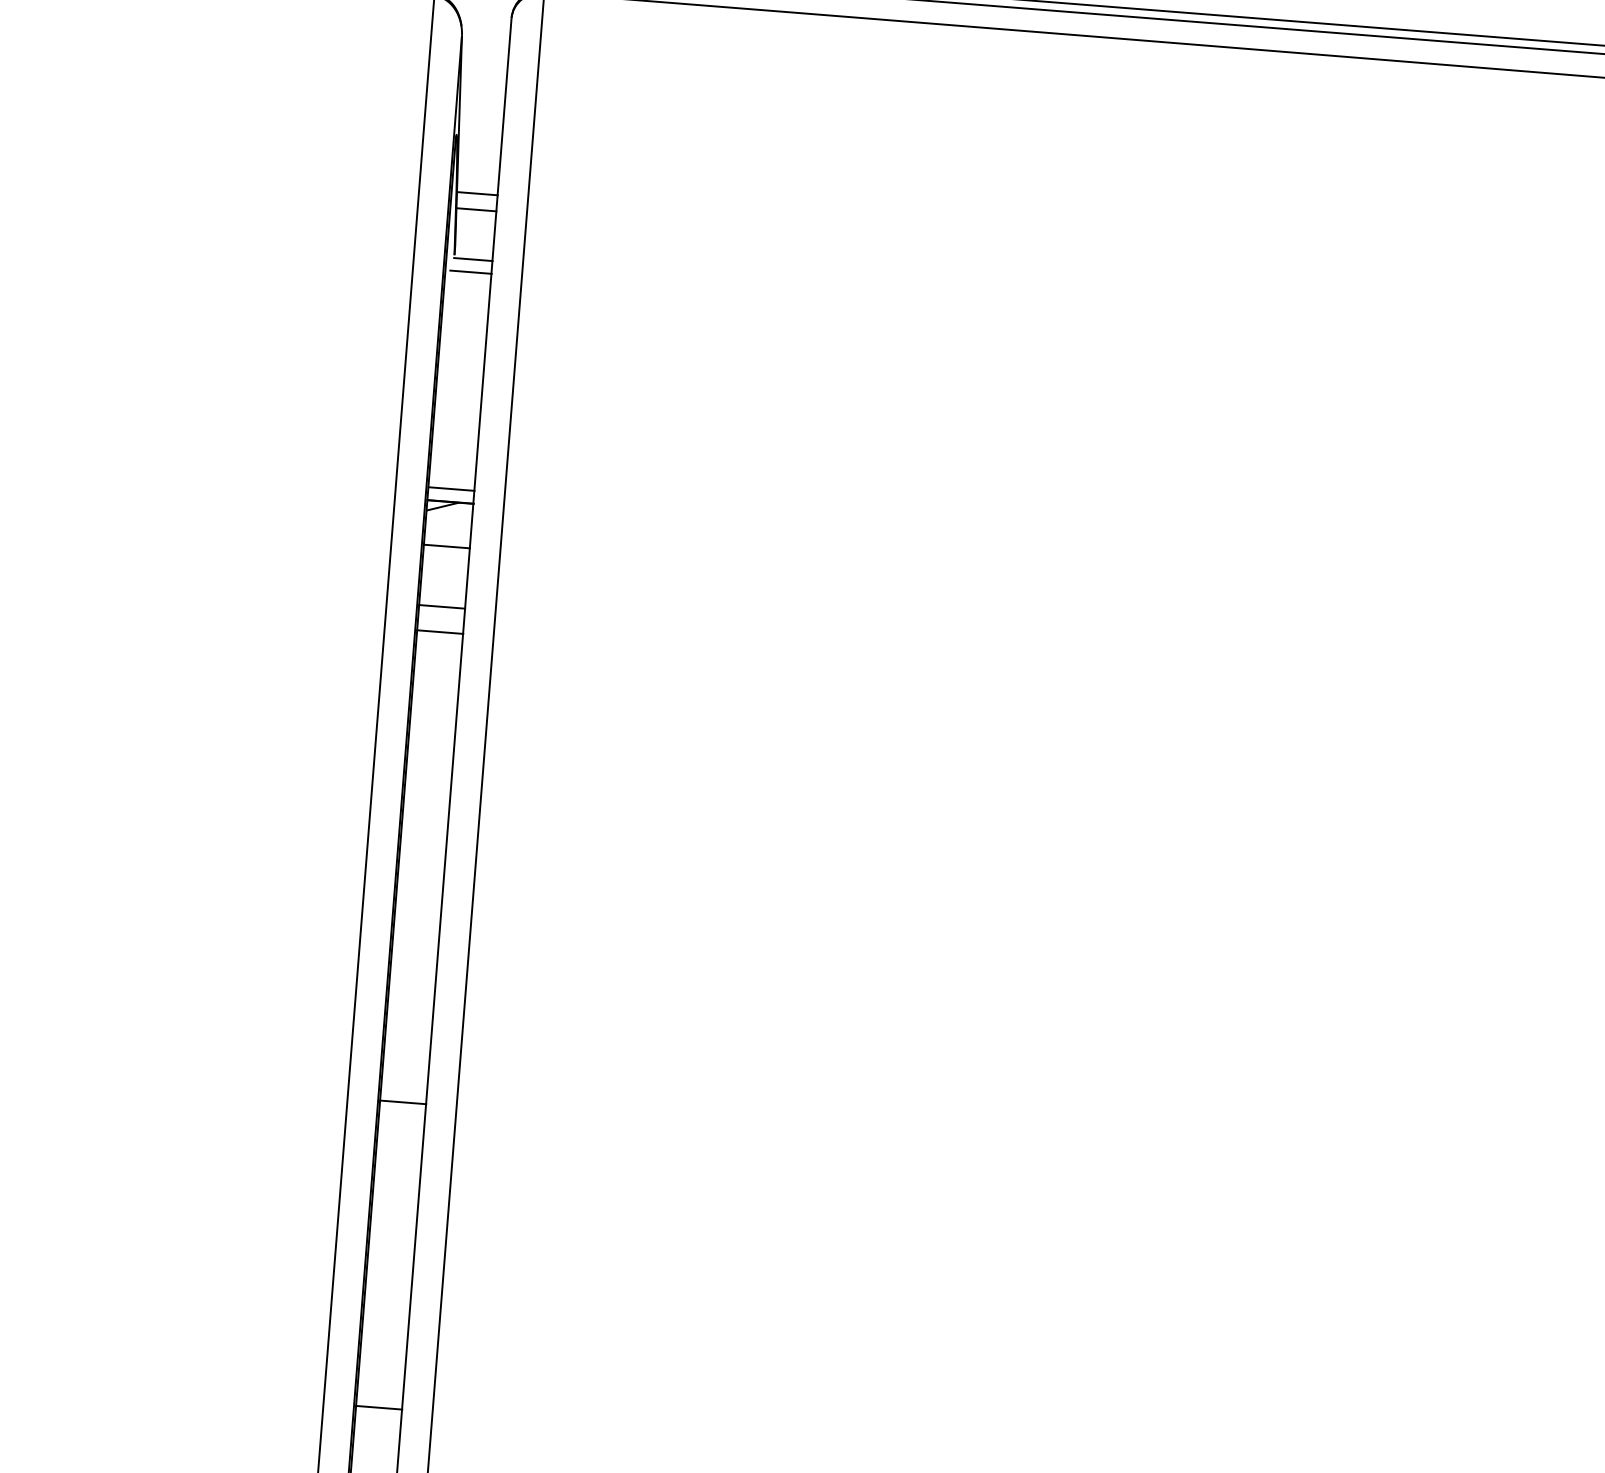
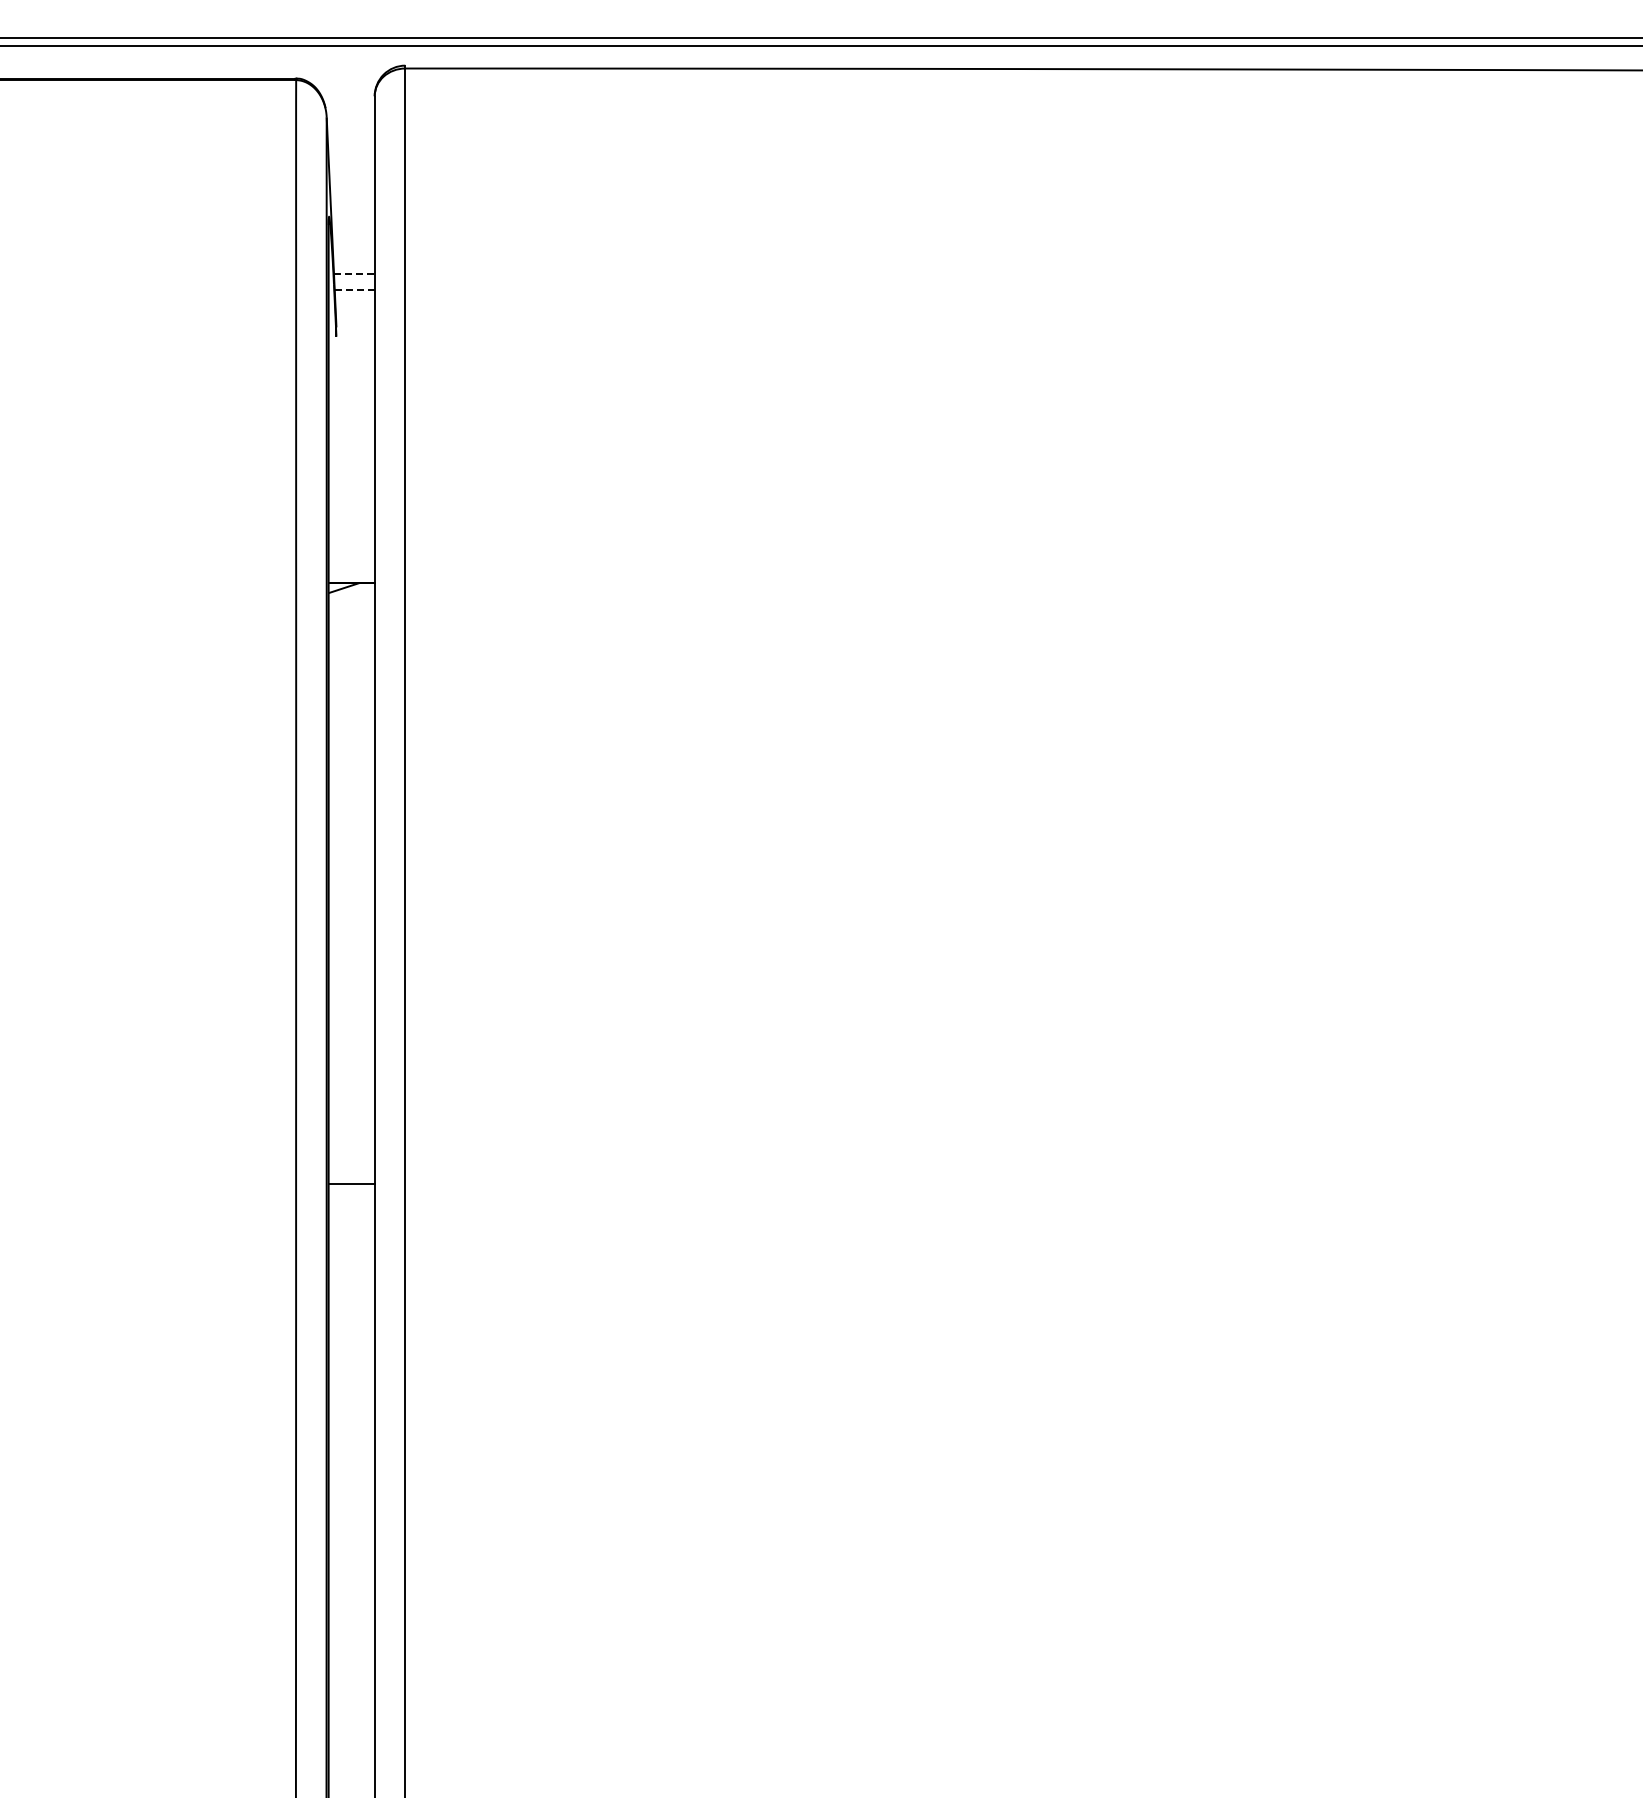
line: (478, 193) -> (355, 273), solid -> dashed
line: (476, 209) -> (354, 289), solid -> dashed
line: (473, 259) -> (355, 339), removed
line: (470, 272) -> (353, 352), removed
line: (451, 488) -> (351, 569), removed
line: (446, 546) -> (351, 627), removed
line: (441, 606) -> (351, 687), removed
line: (439, 632) -> (351, 713), removed
line: (378, 1408) -> (351, 1490), removed

